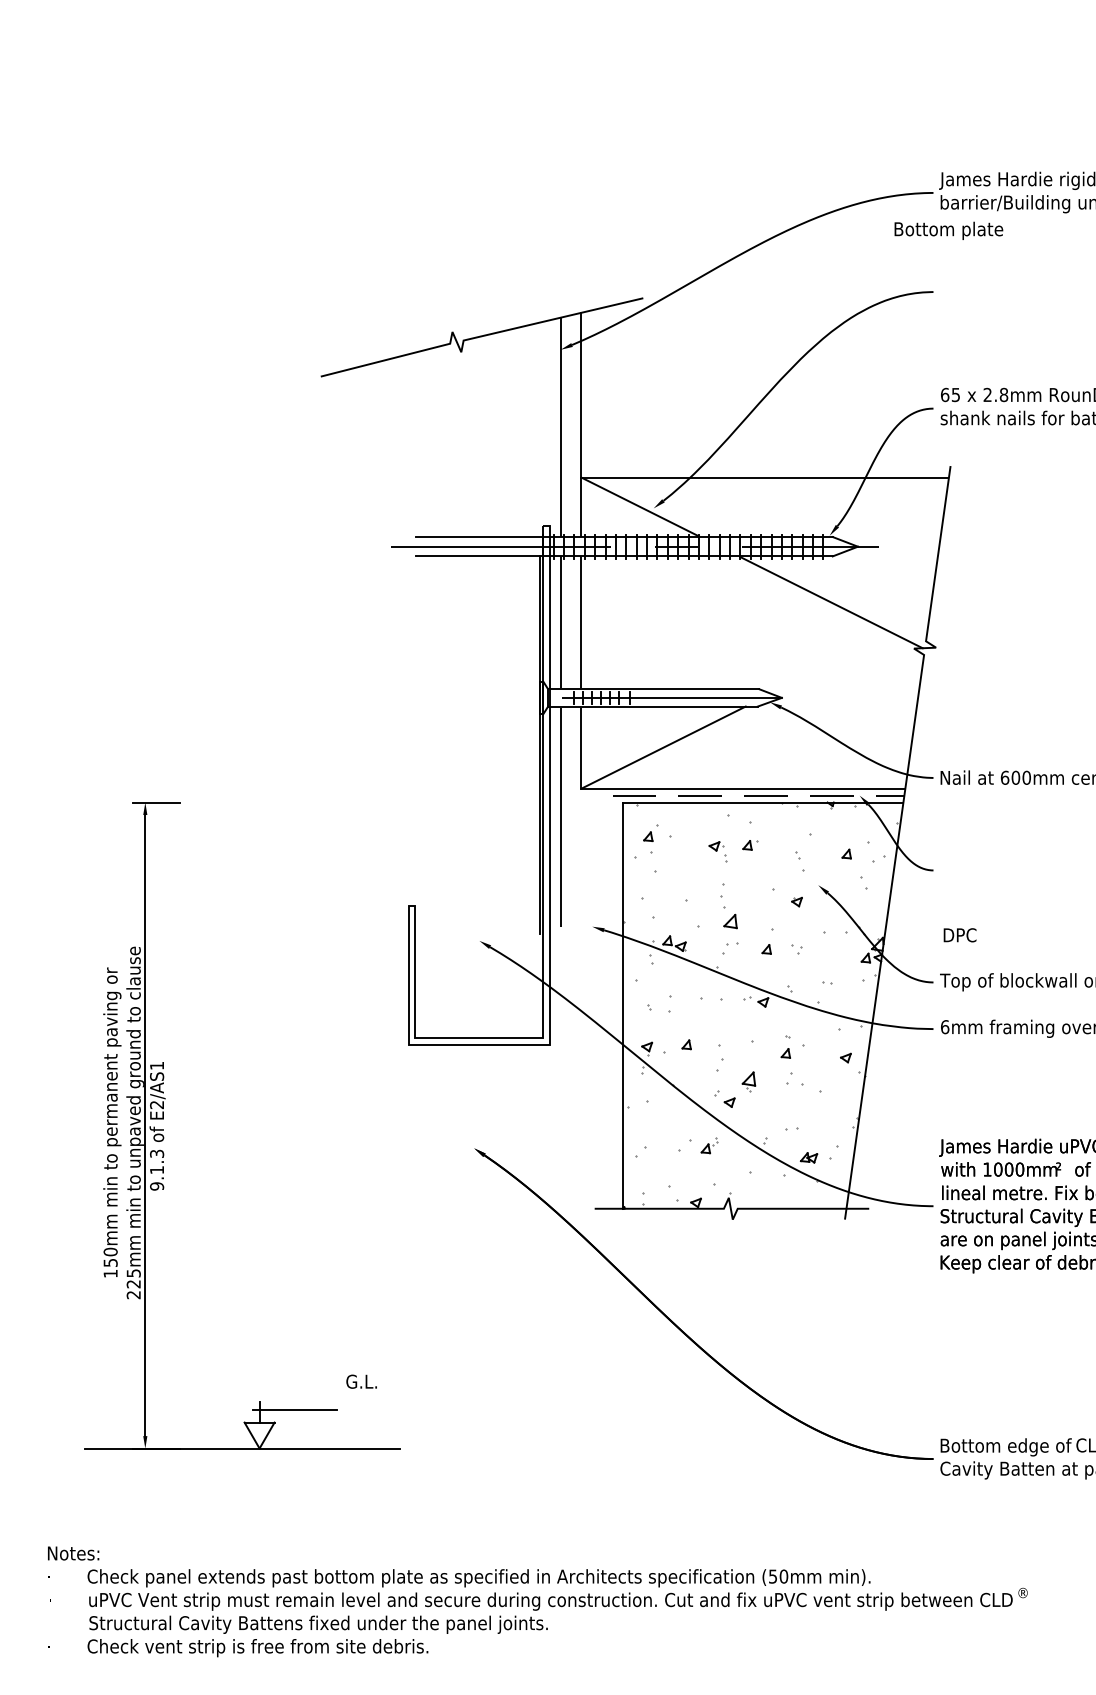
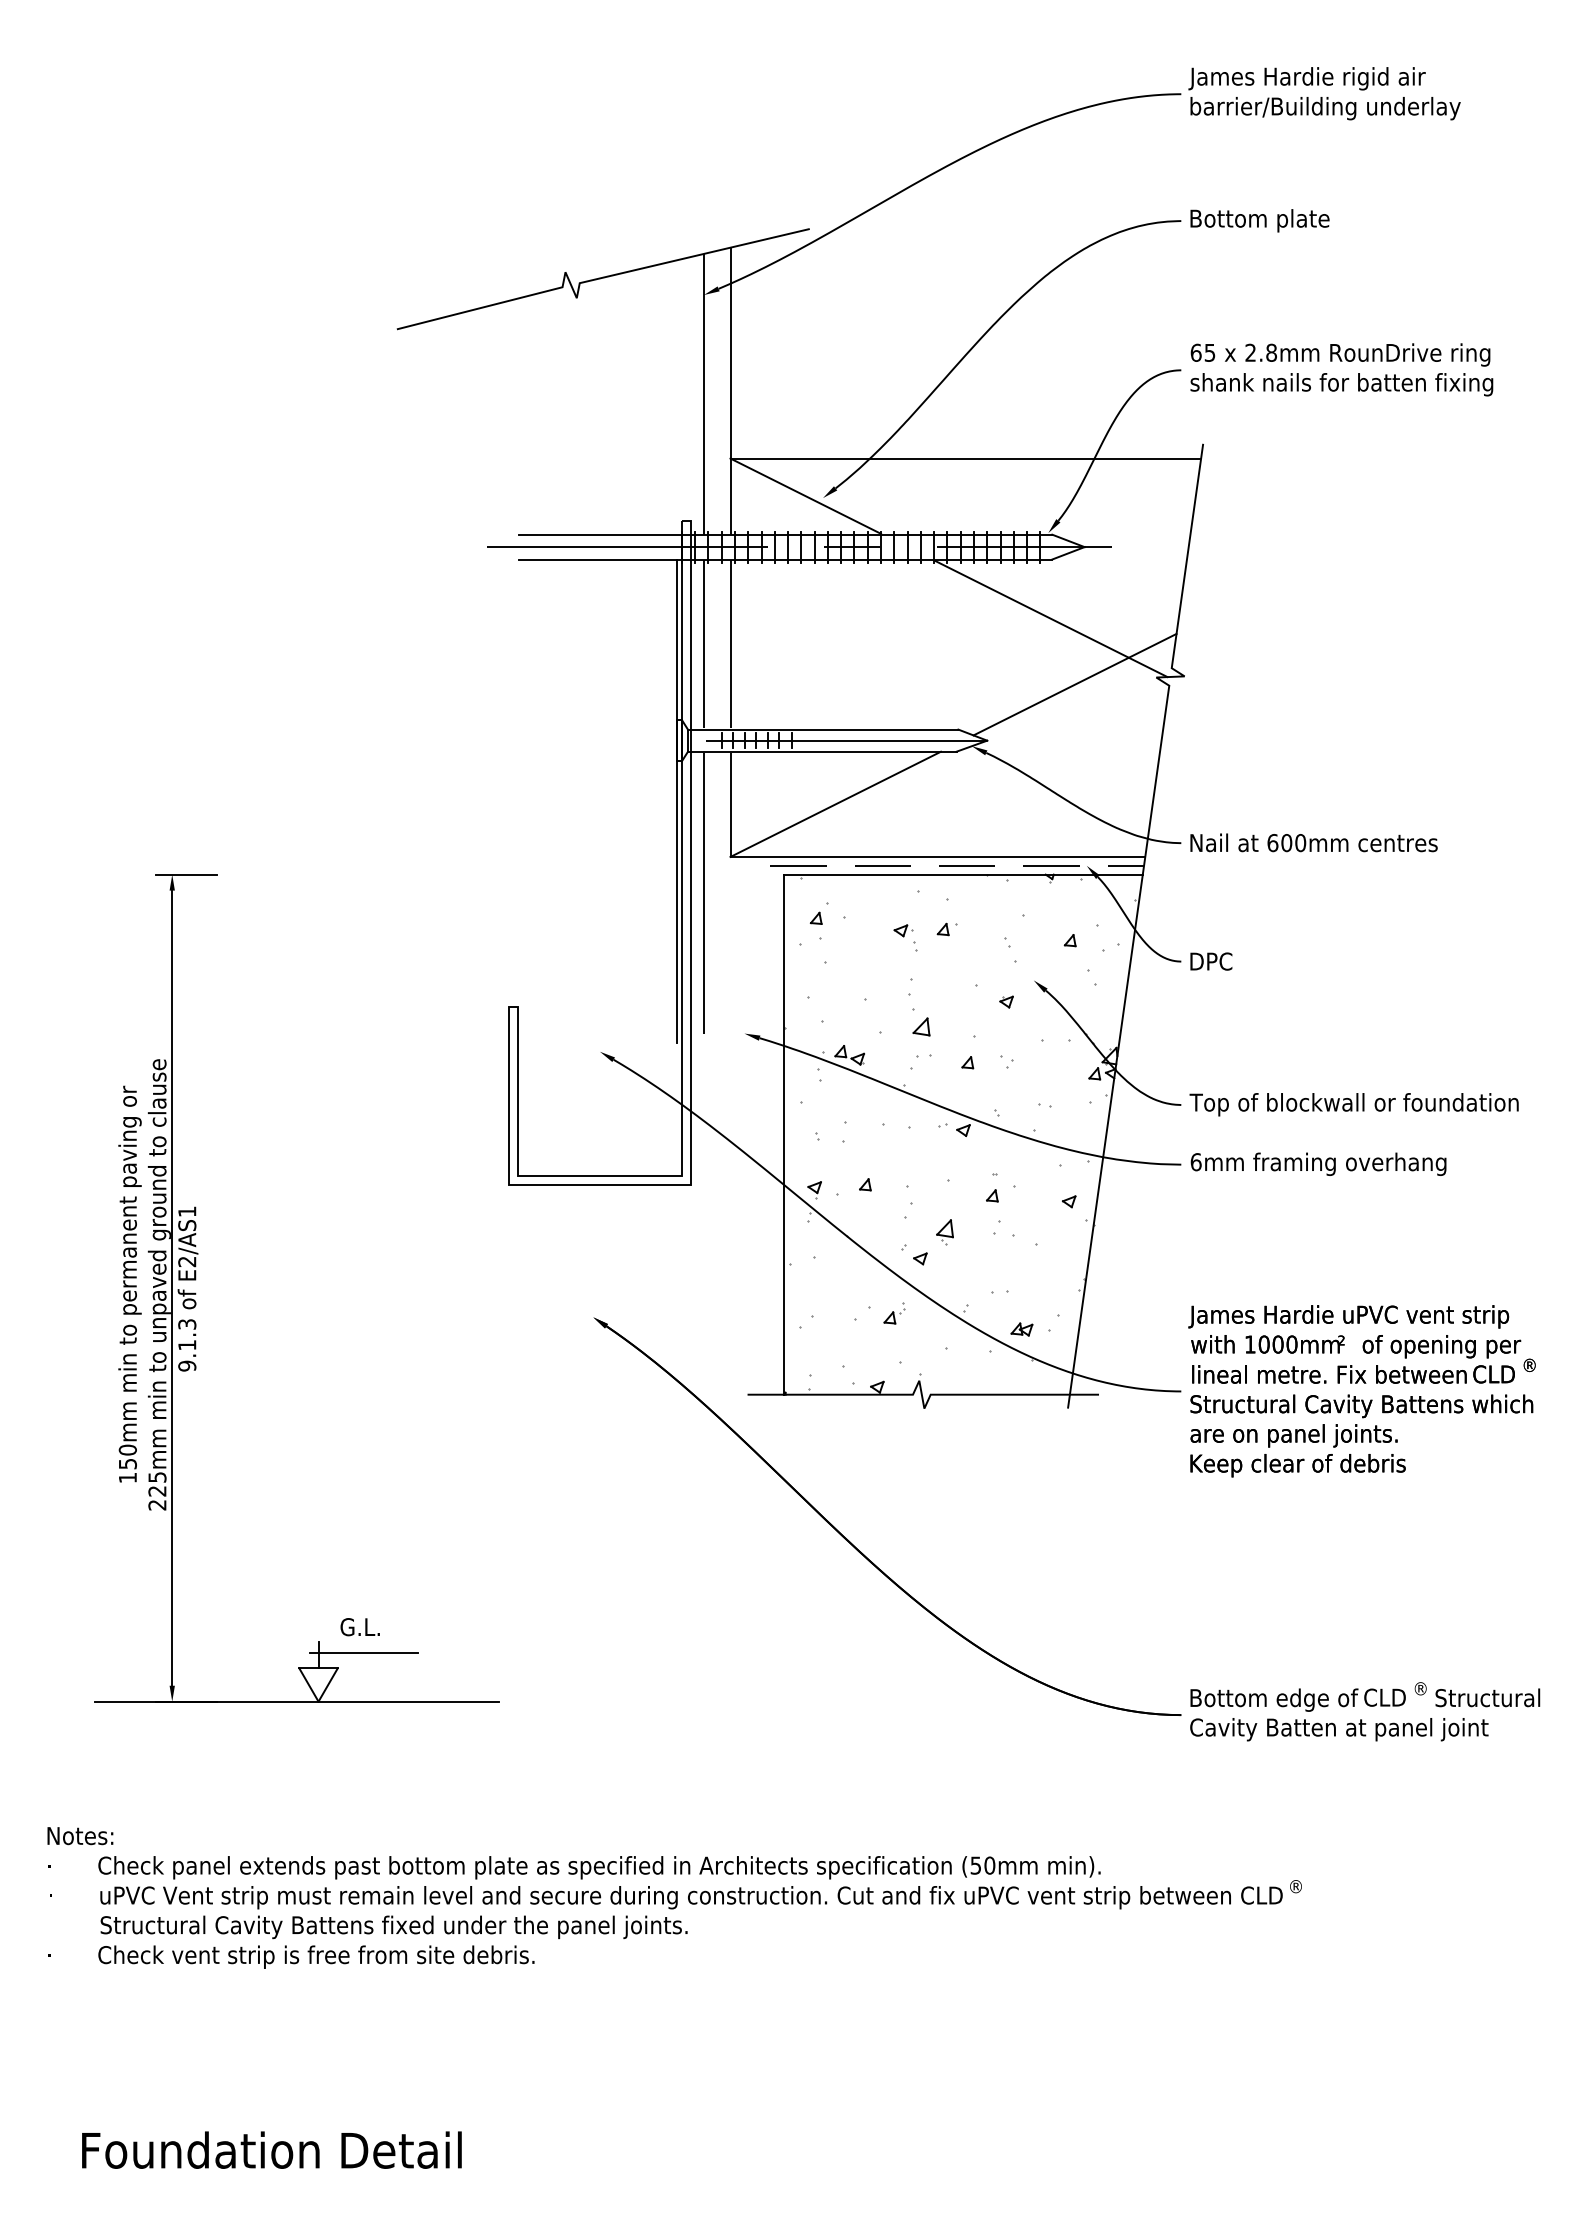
text: (948, 230) -> (1259, 220), moved
line: (850, 654) -> (1074, 684), added
text: (960, 935) -> (1211, 961), moved
text: (361, 1382) -> (359, 1627), moved

